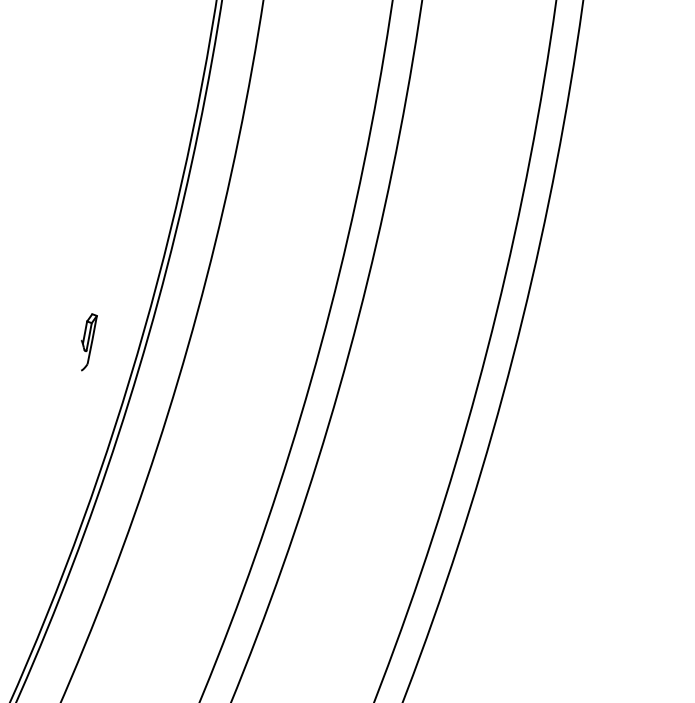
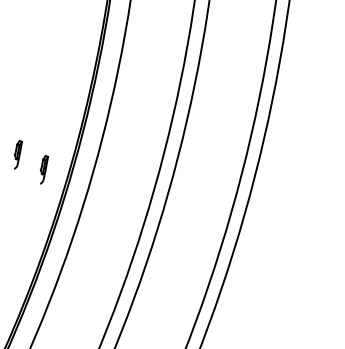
part: (37, 311) -> (18, 154), added

